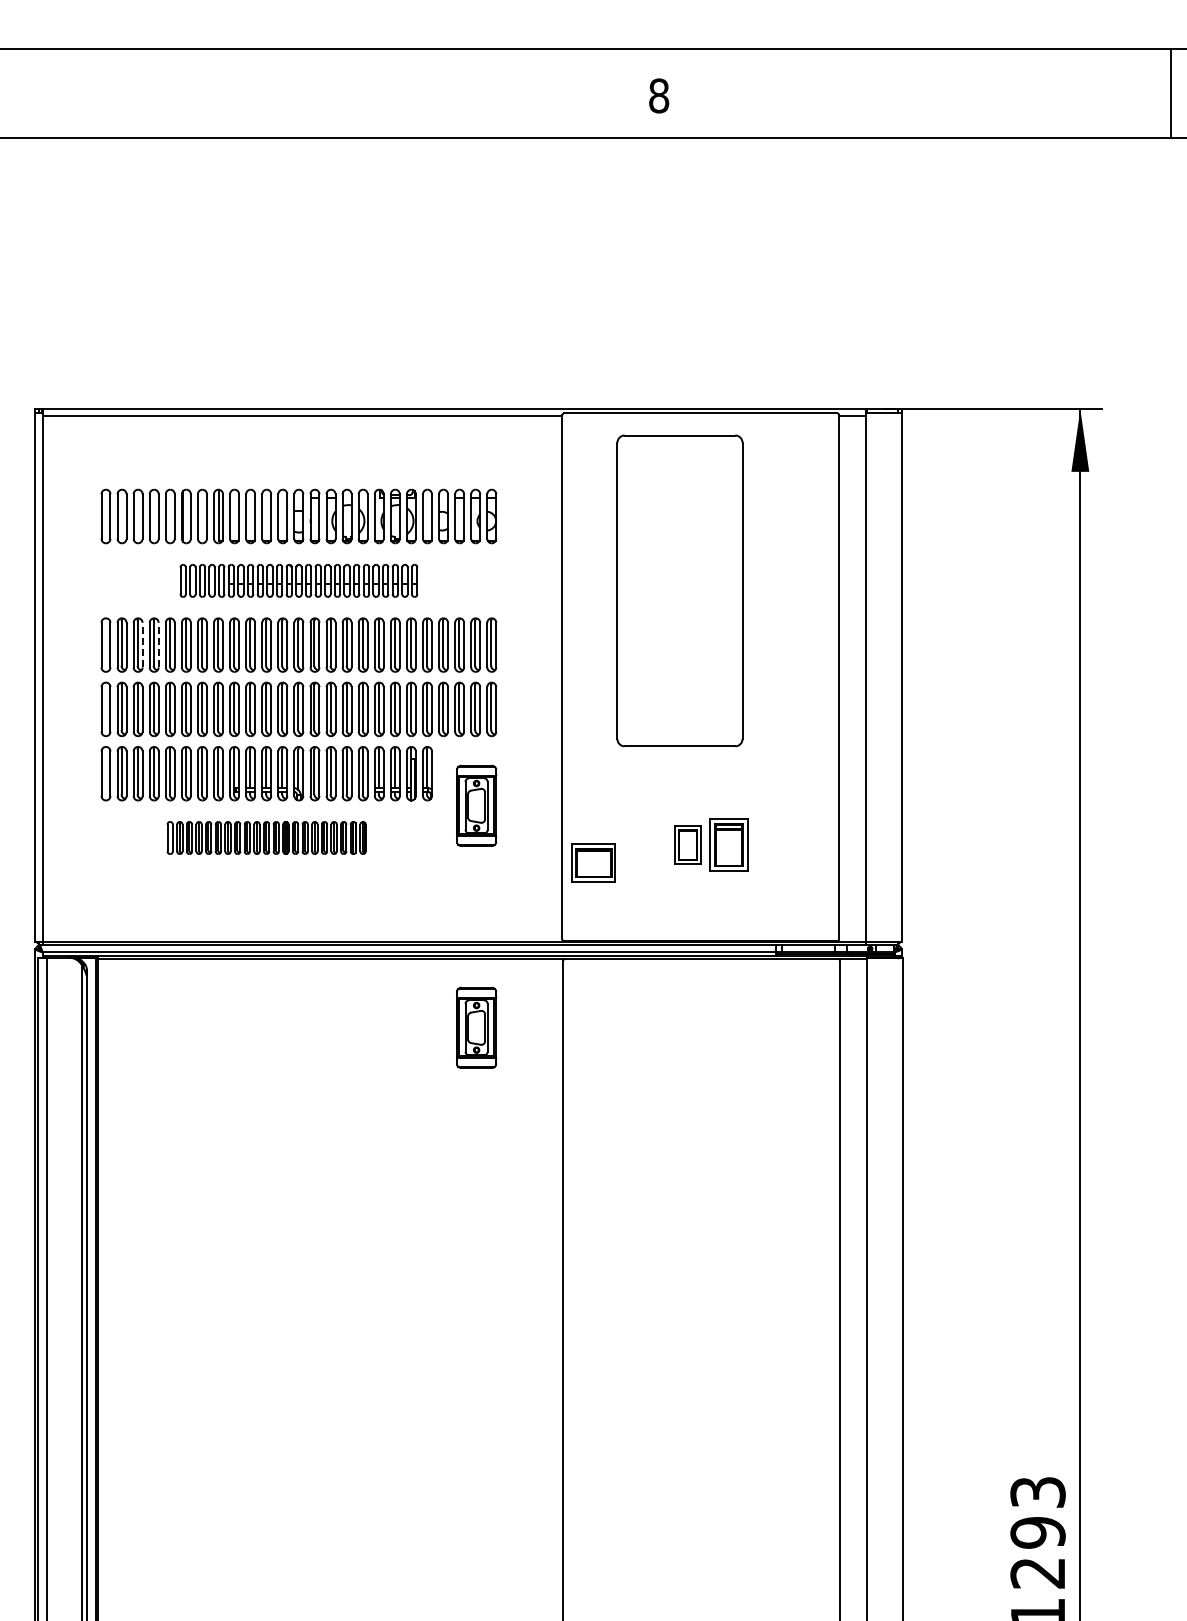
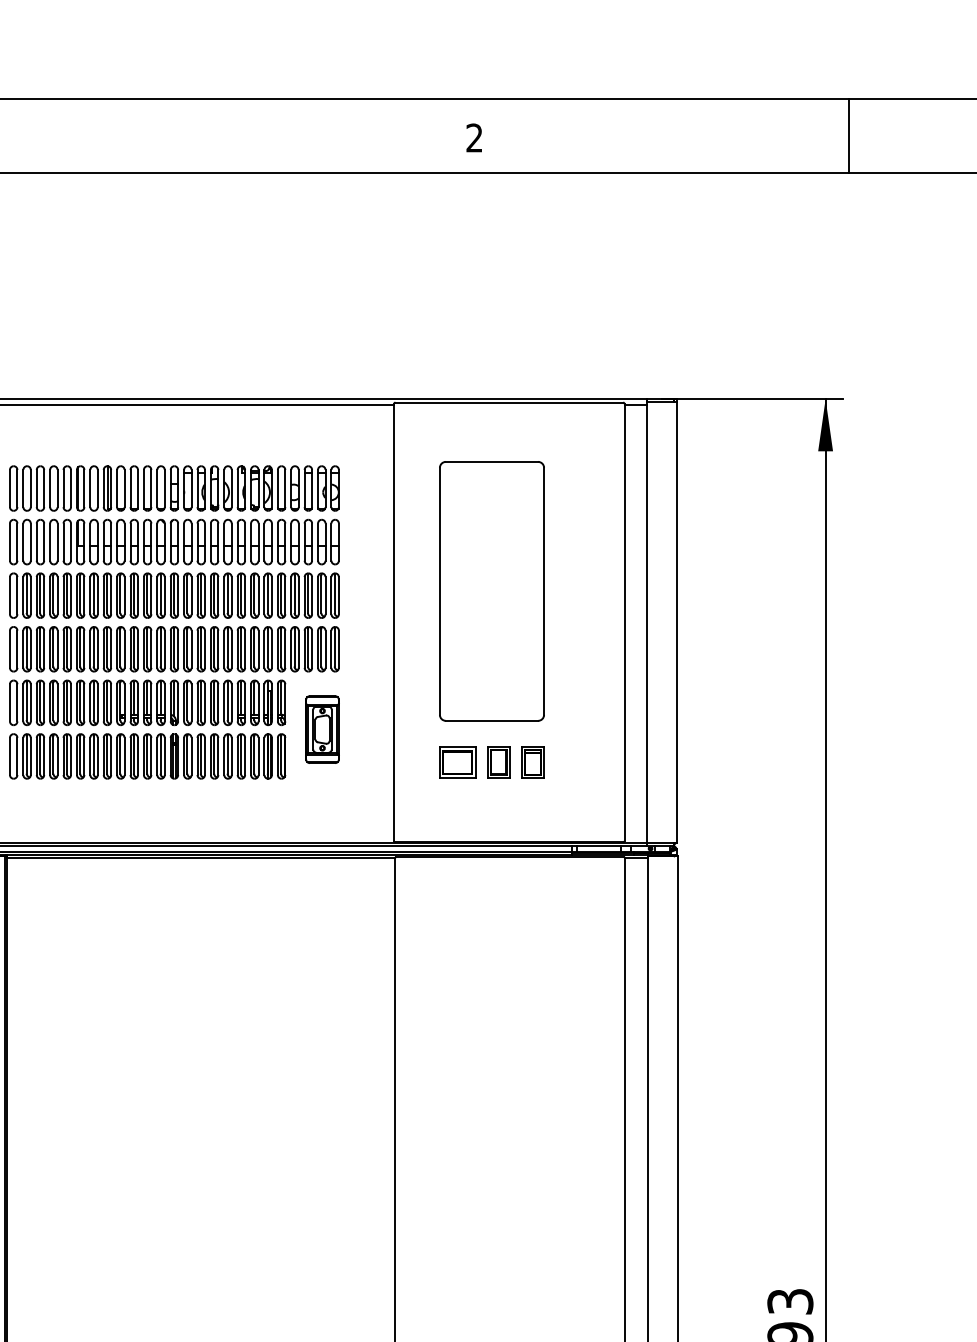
line: (1170, 92) -> (848, 135), moved
text: (659, 95) -> (474, 137), 8 -> 2
part: (298, 580) -> (174, 541), size x1.67
part: (679, 590) -> (491, 591), moved
line: (142, 644) -> (44, 595), dashed -> solid
line: (158, 644) -> (57, 595), dashed -> solid
part: (266, 837) -> (147, 756), size x1.67
part: (729, 844) -> (533, 761), size x0.71
part: (593, 862) -> (457, 761), moved
part: (476, 1027) -> (322, 914), removed

